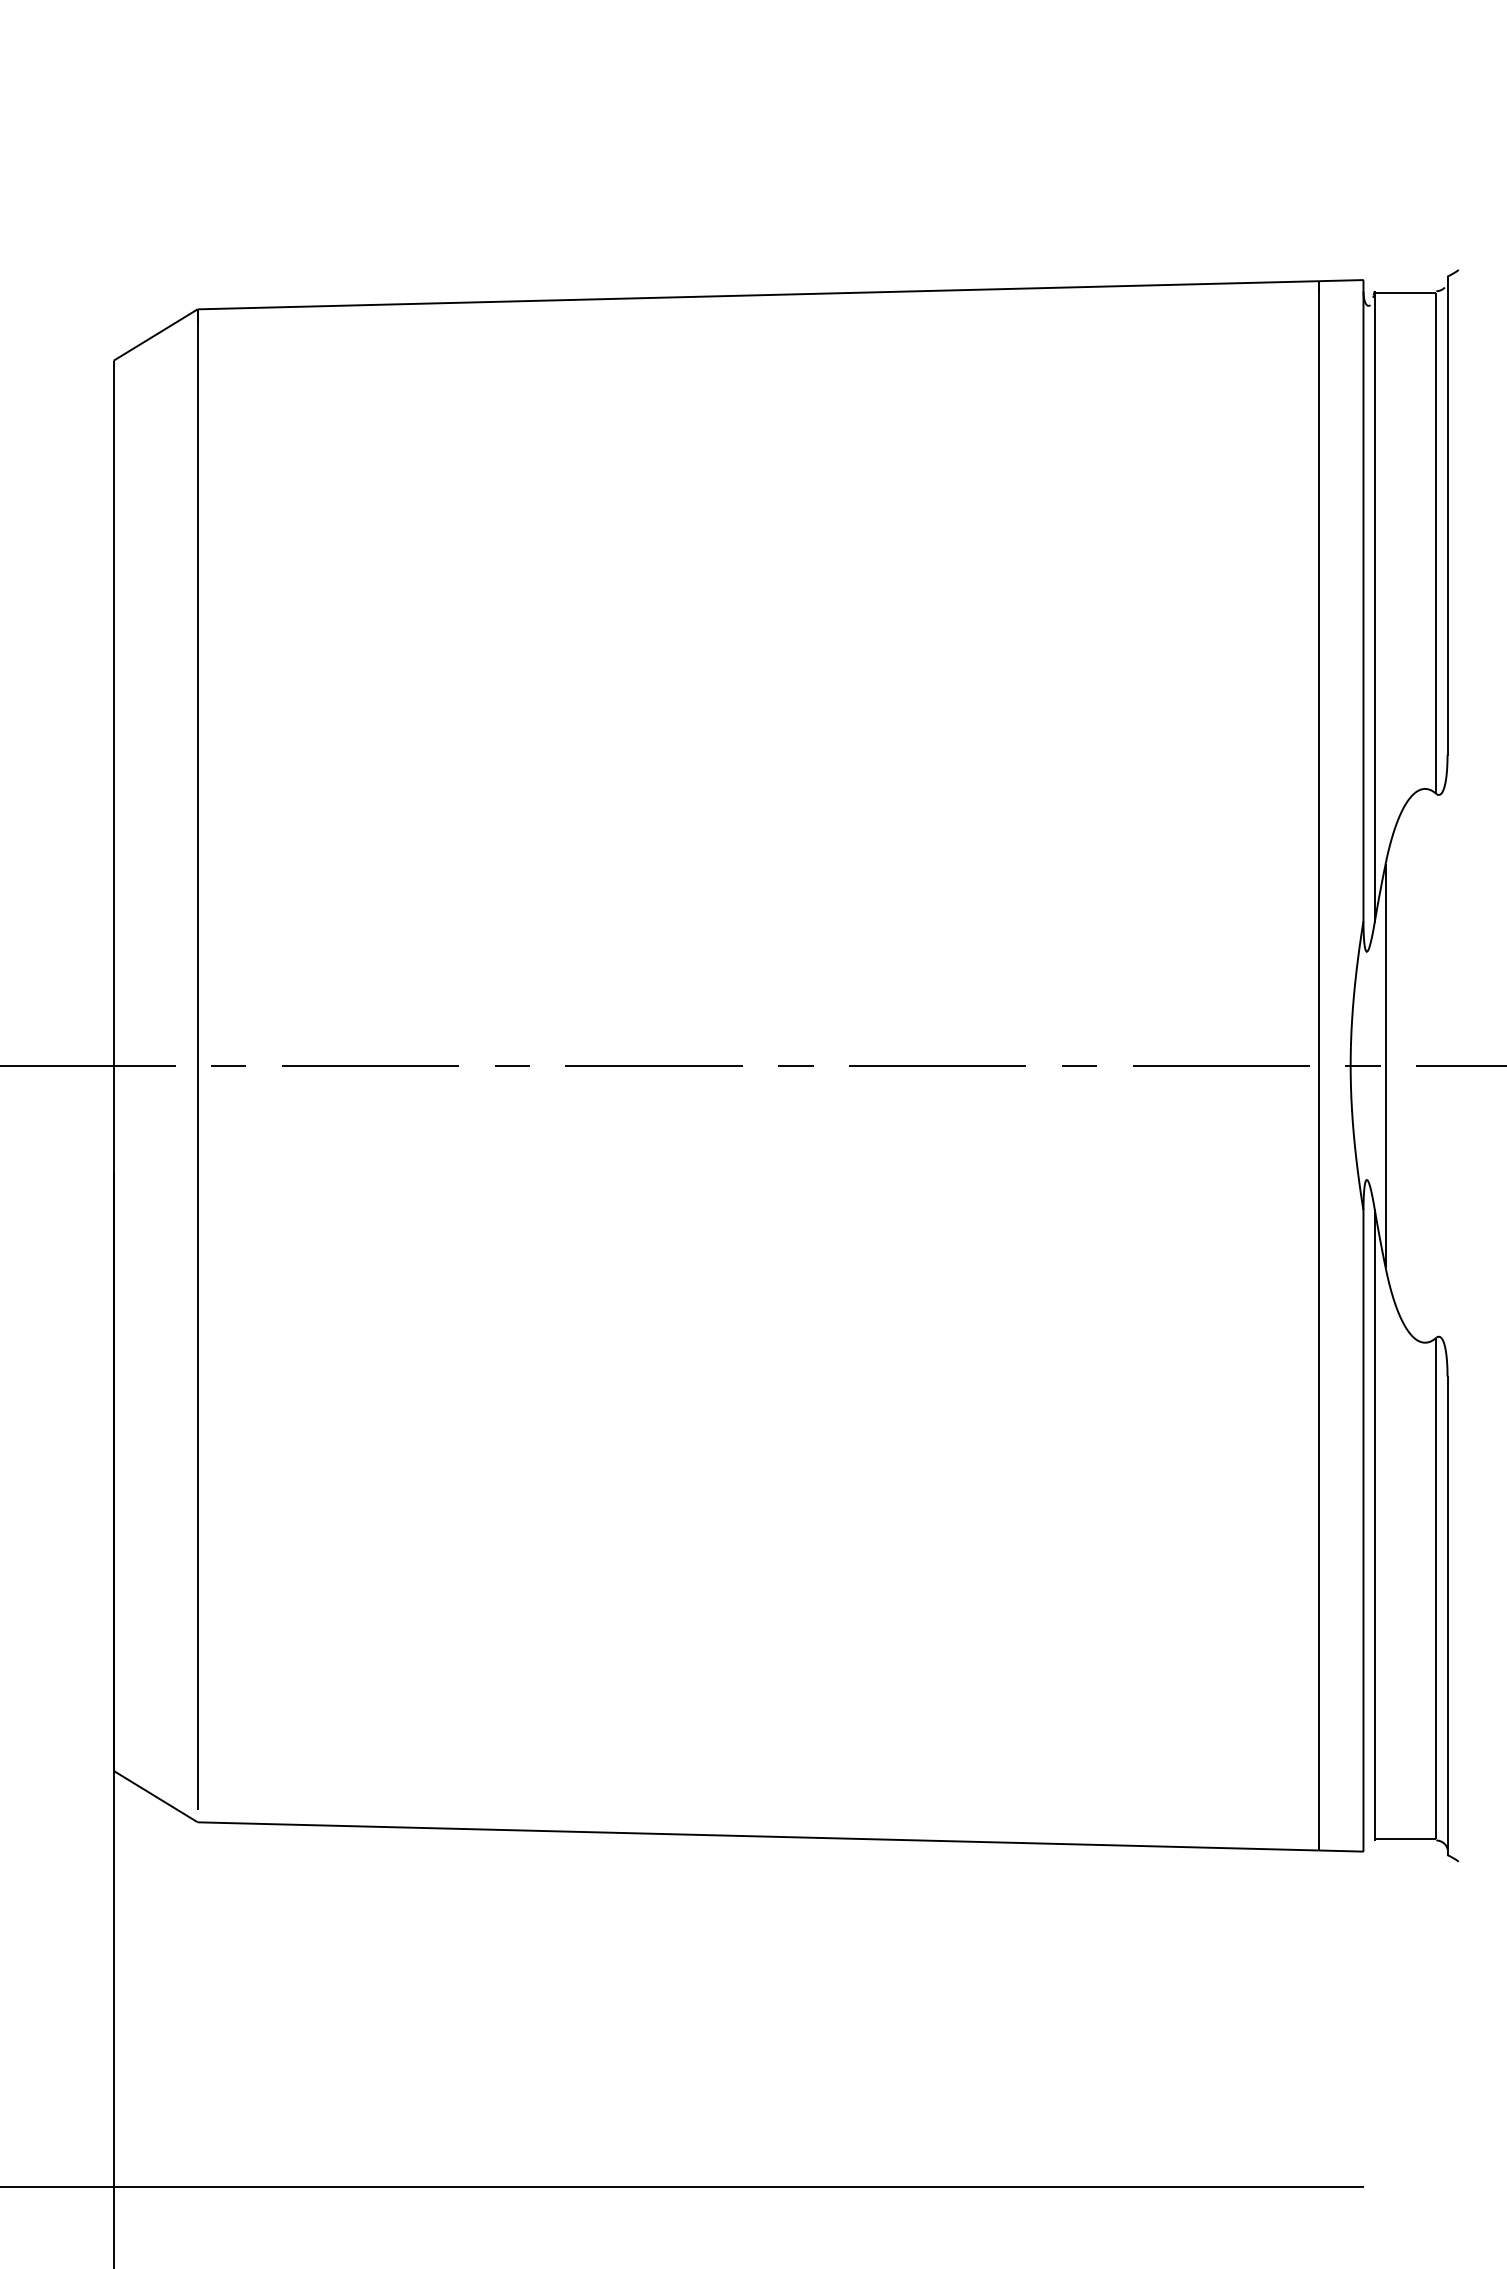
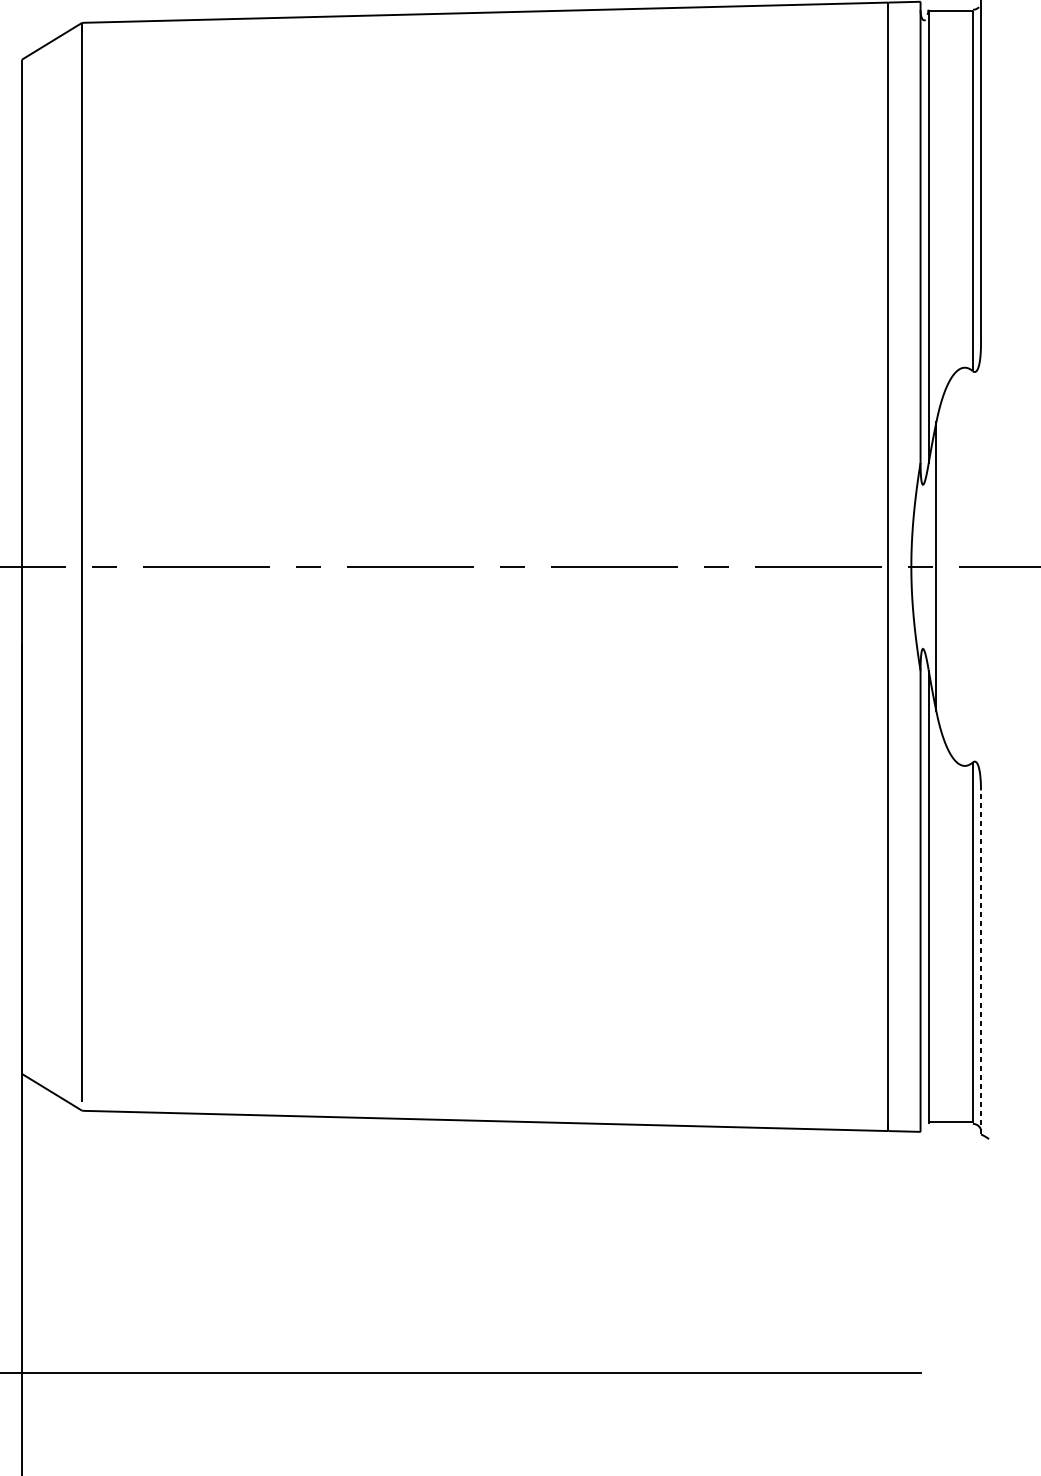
line: (1447, 1615) -> (980, 962), solid -> dashed

